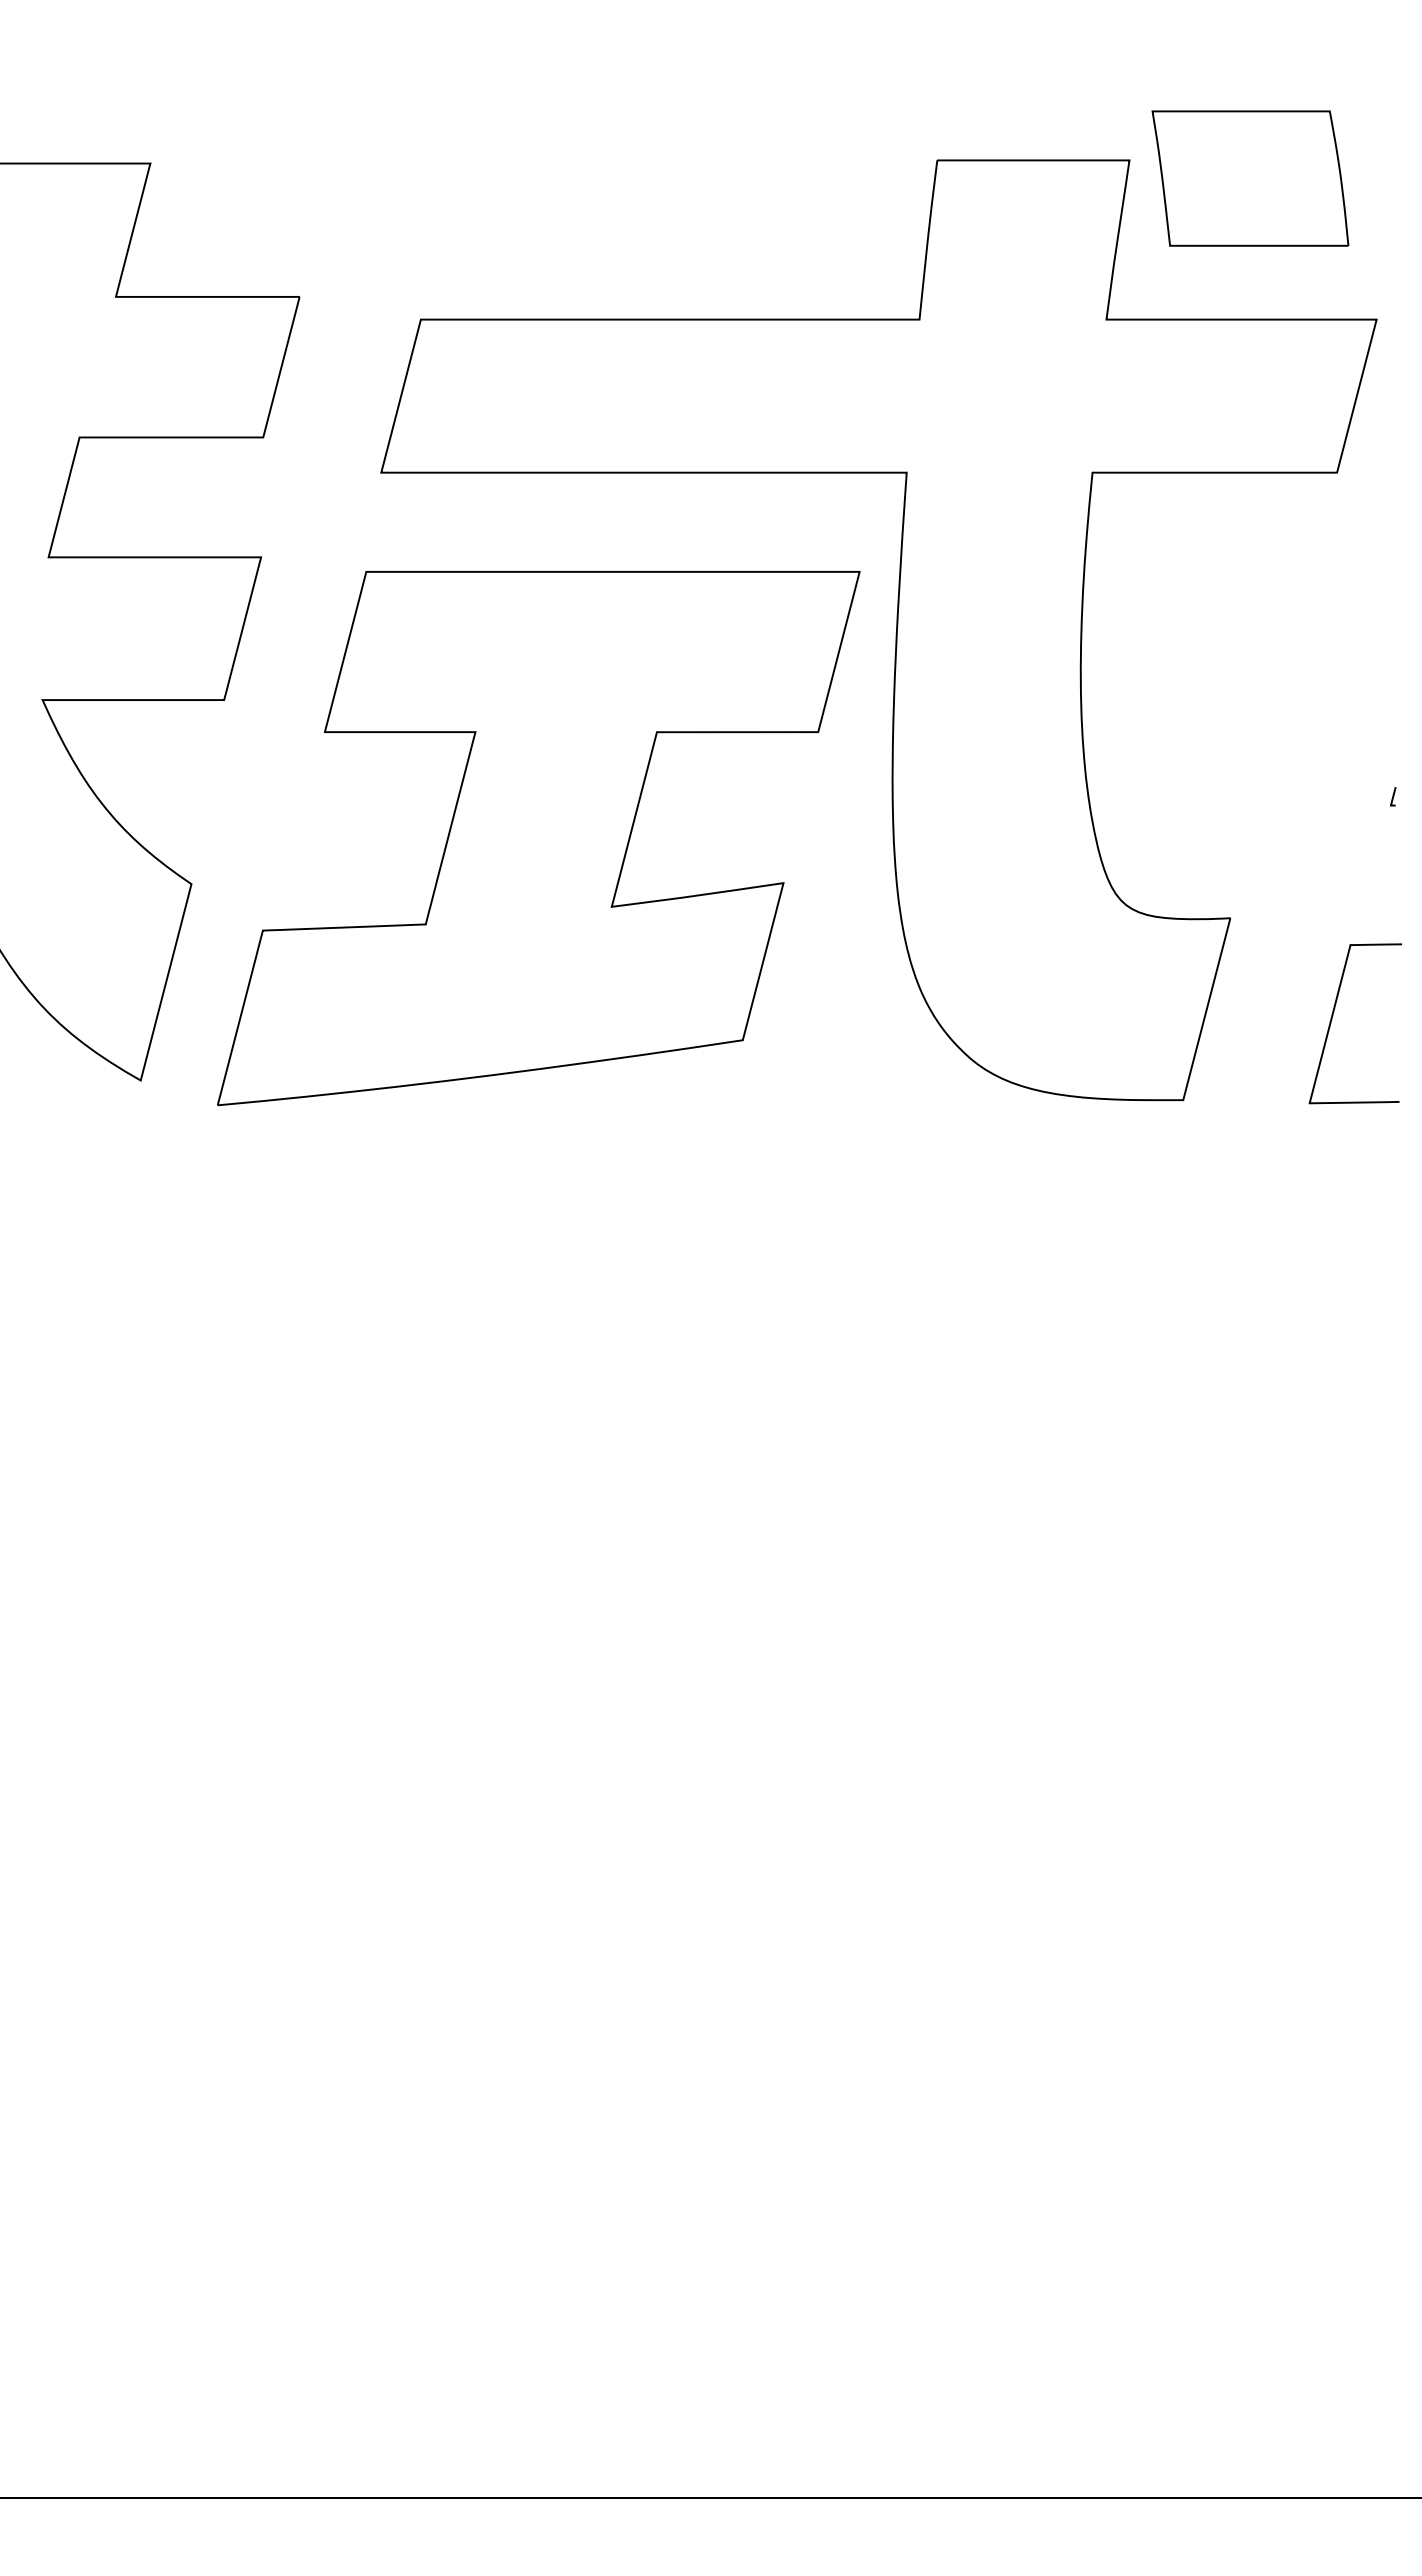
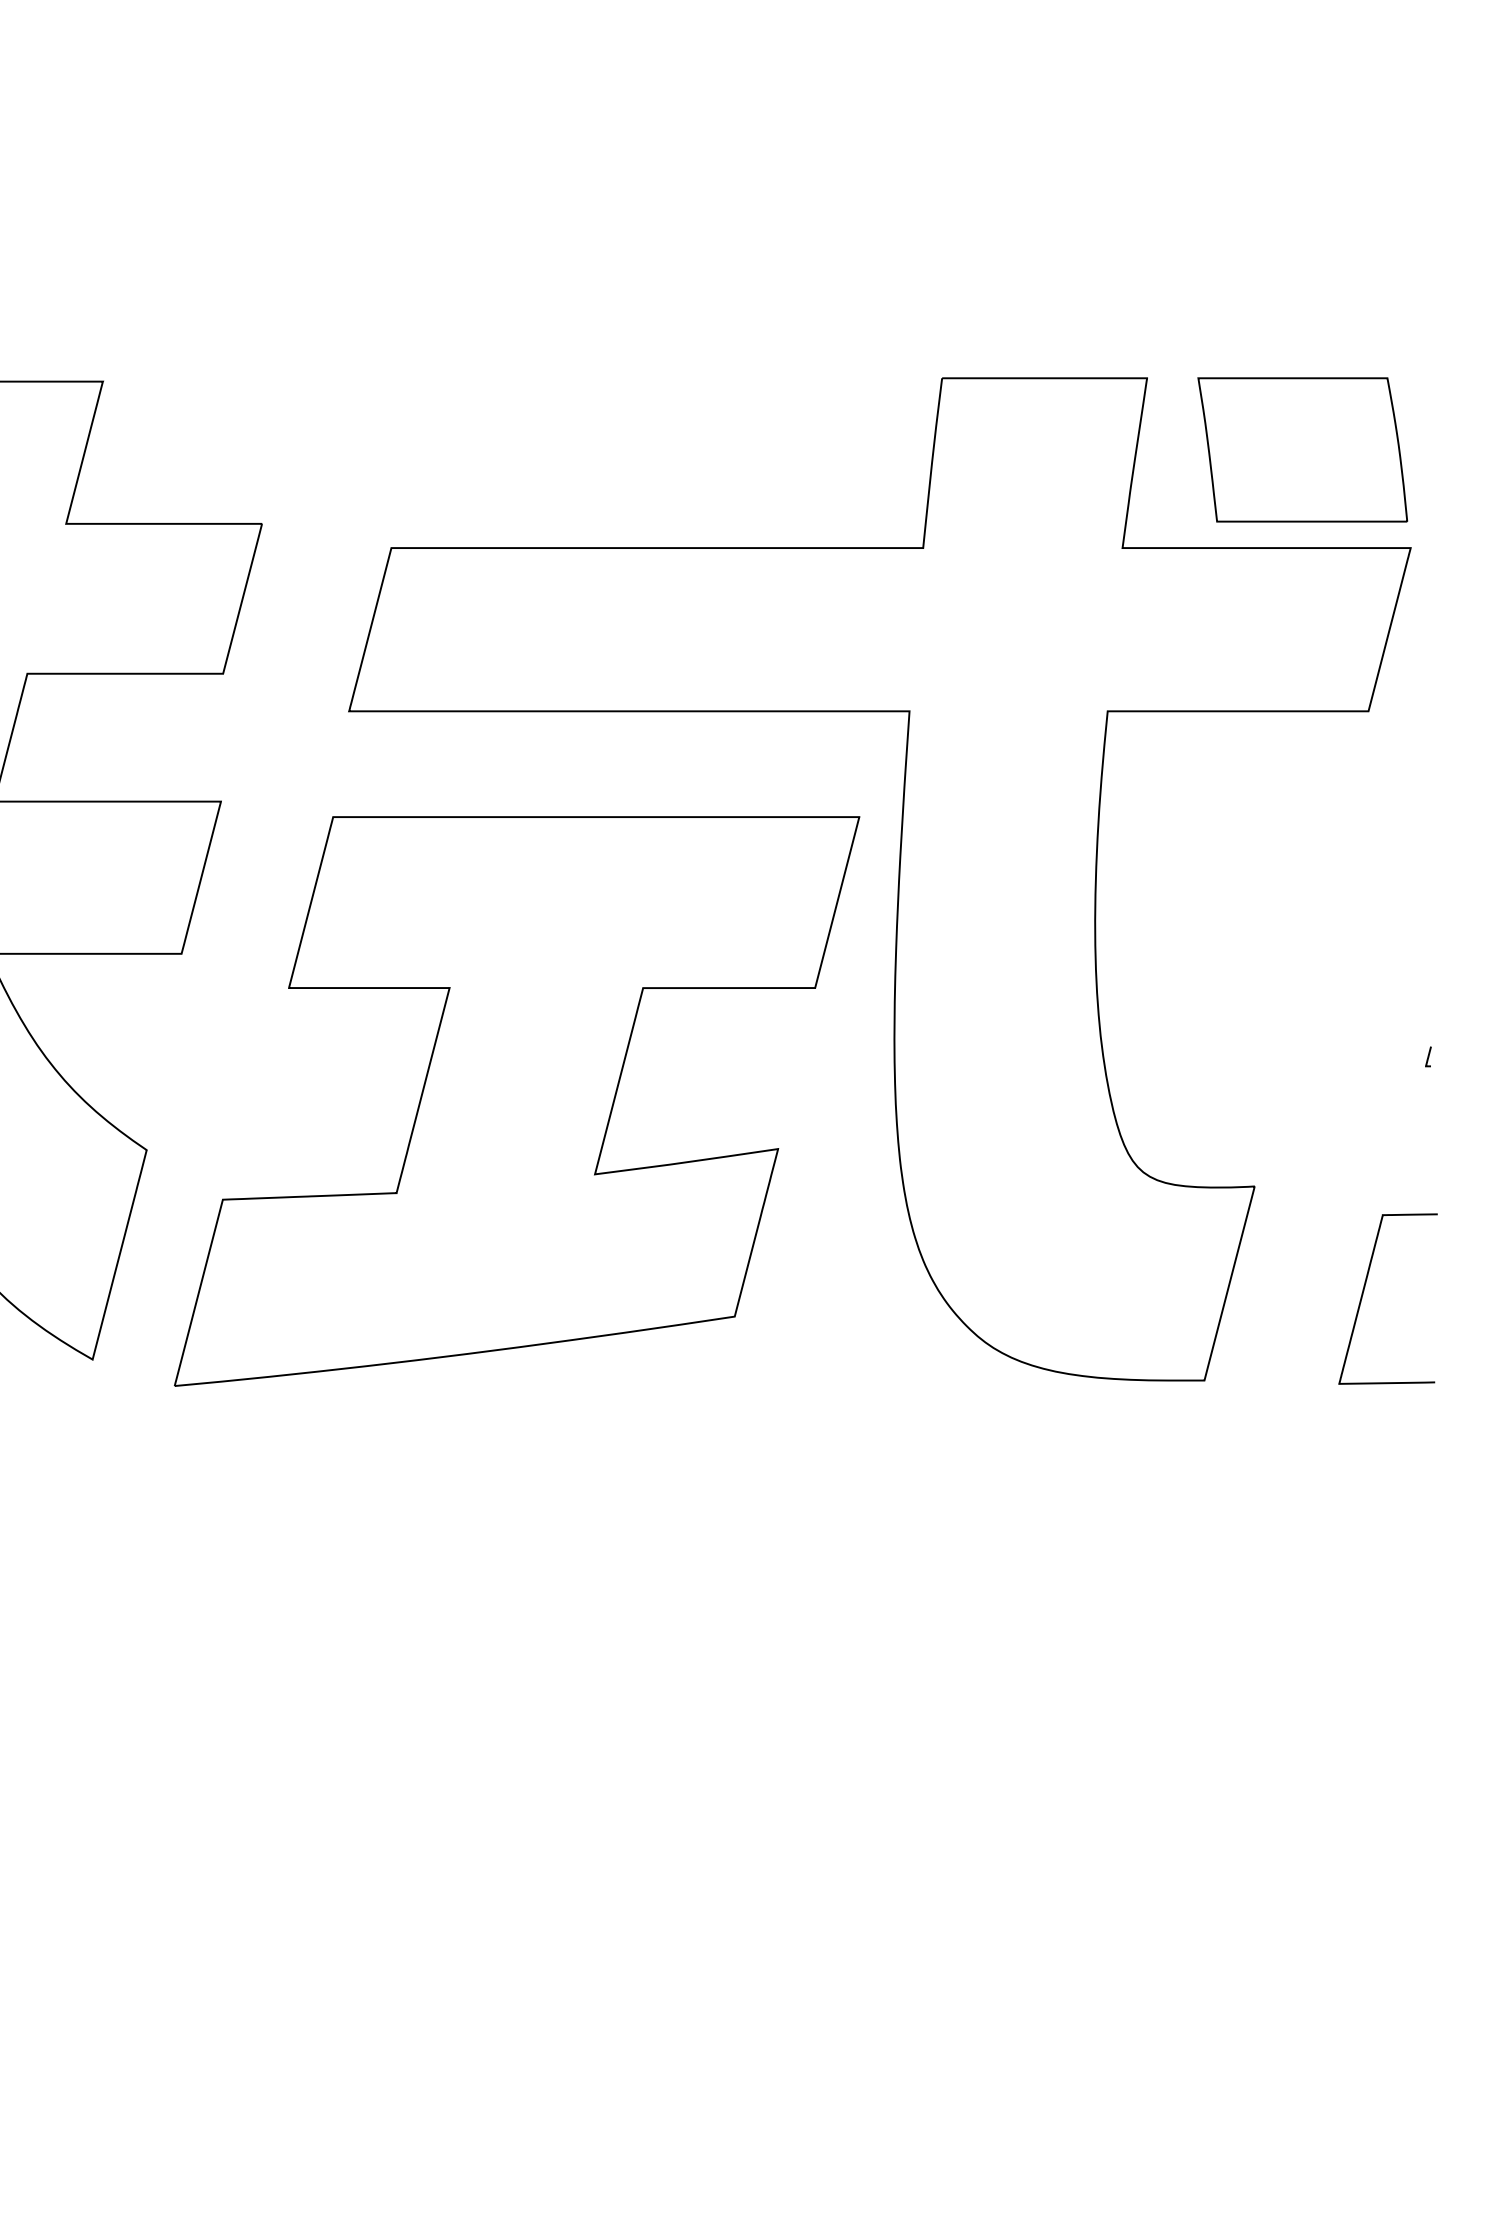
part: (1250, 178) -> (1302, 449), moved

